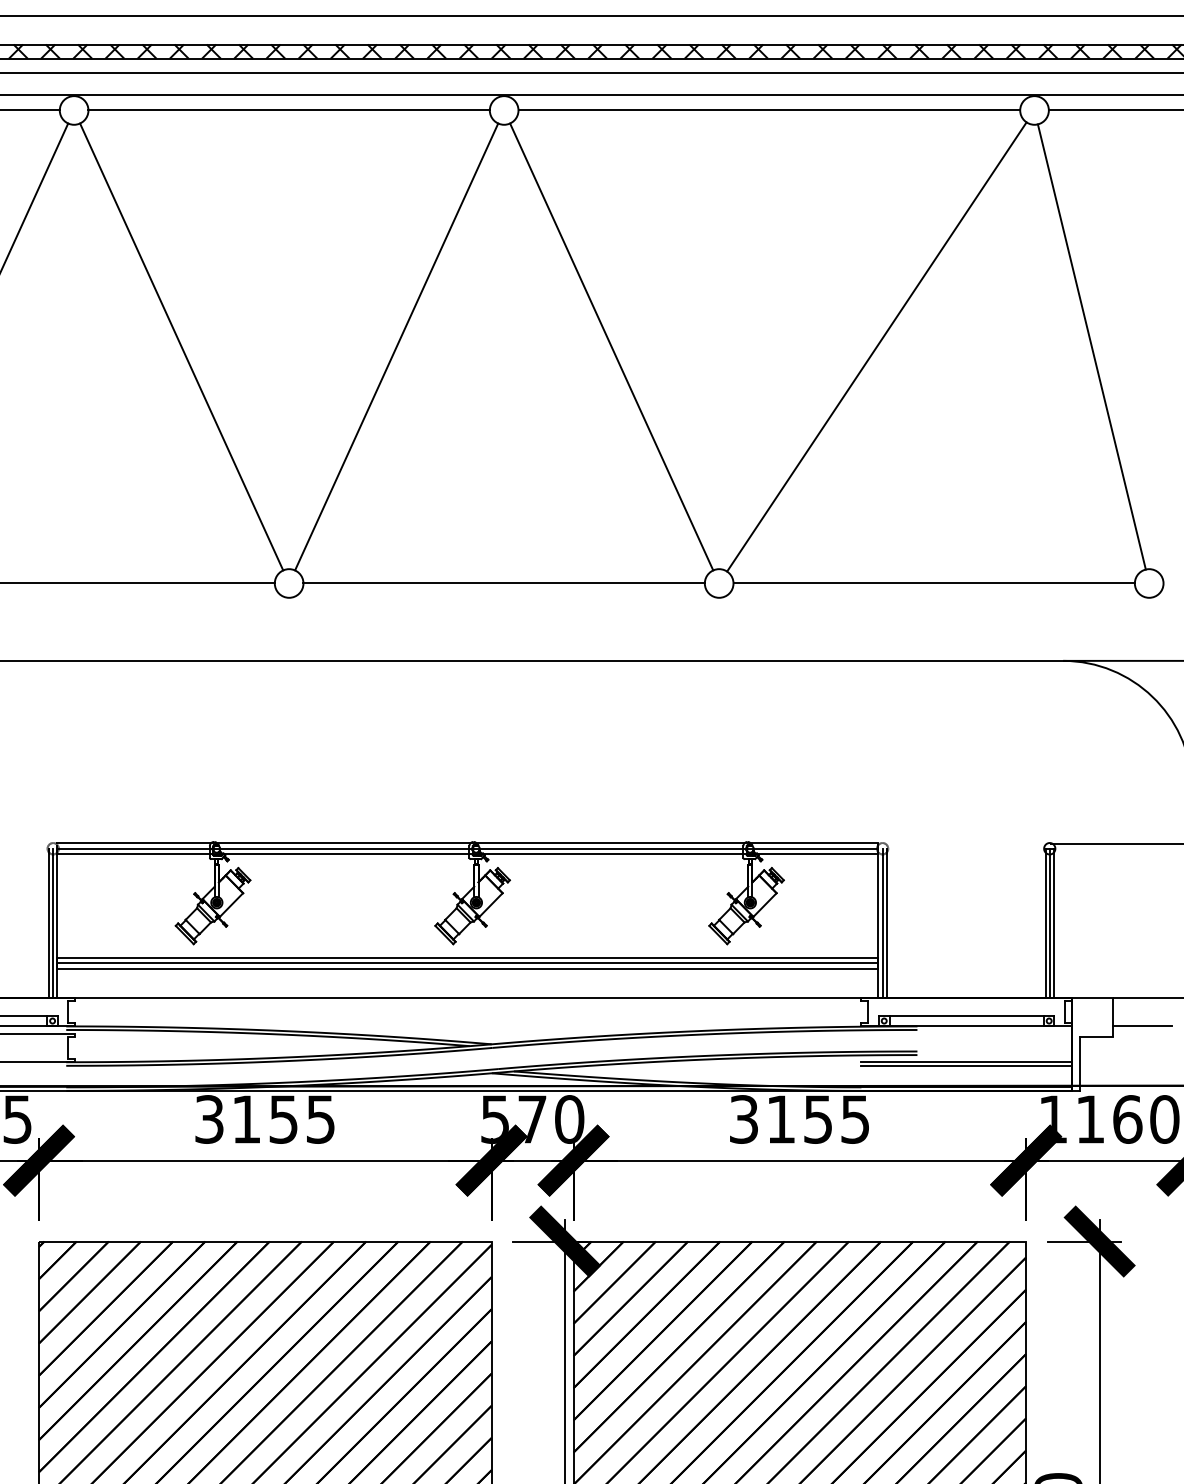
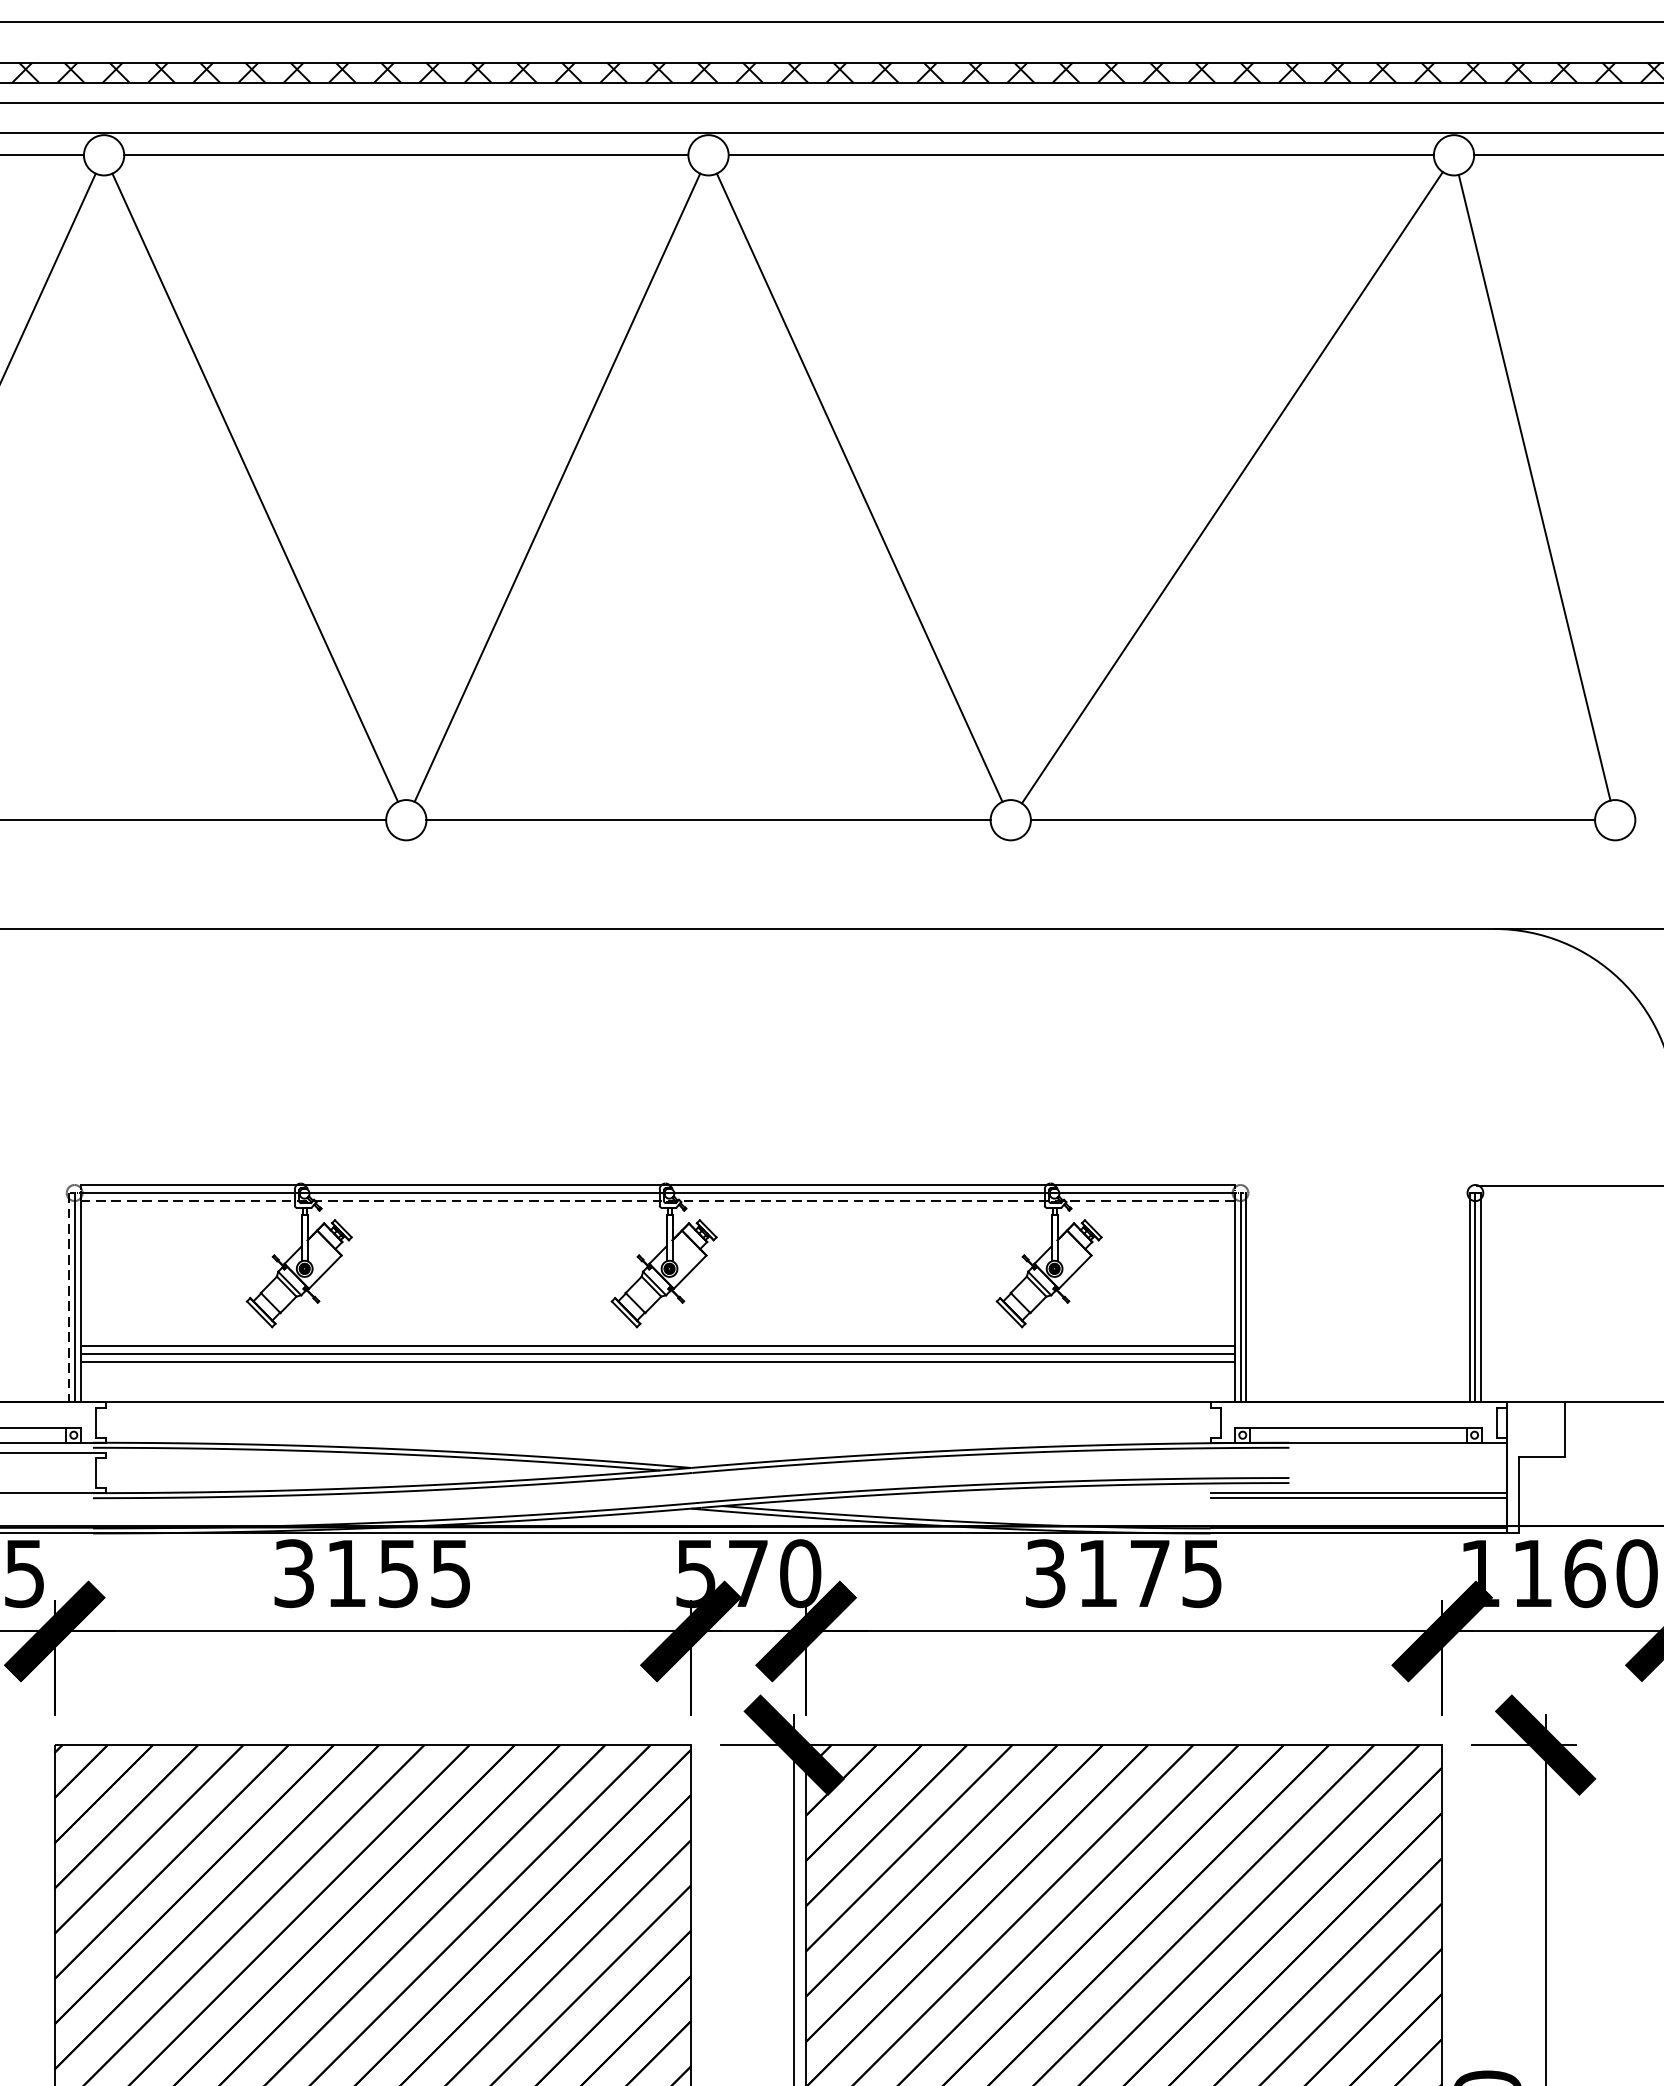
line: (467, 854) -> (657, 1201), solid -> dashed
line: (48, 923) -> (68, 1298), solid -> dashed
line: (1142, 1026) -> (1605, 1442), removed
text: (817, 1119) -> (1148, 1573), 3155 -> 3175

